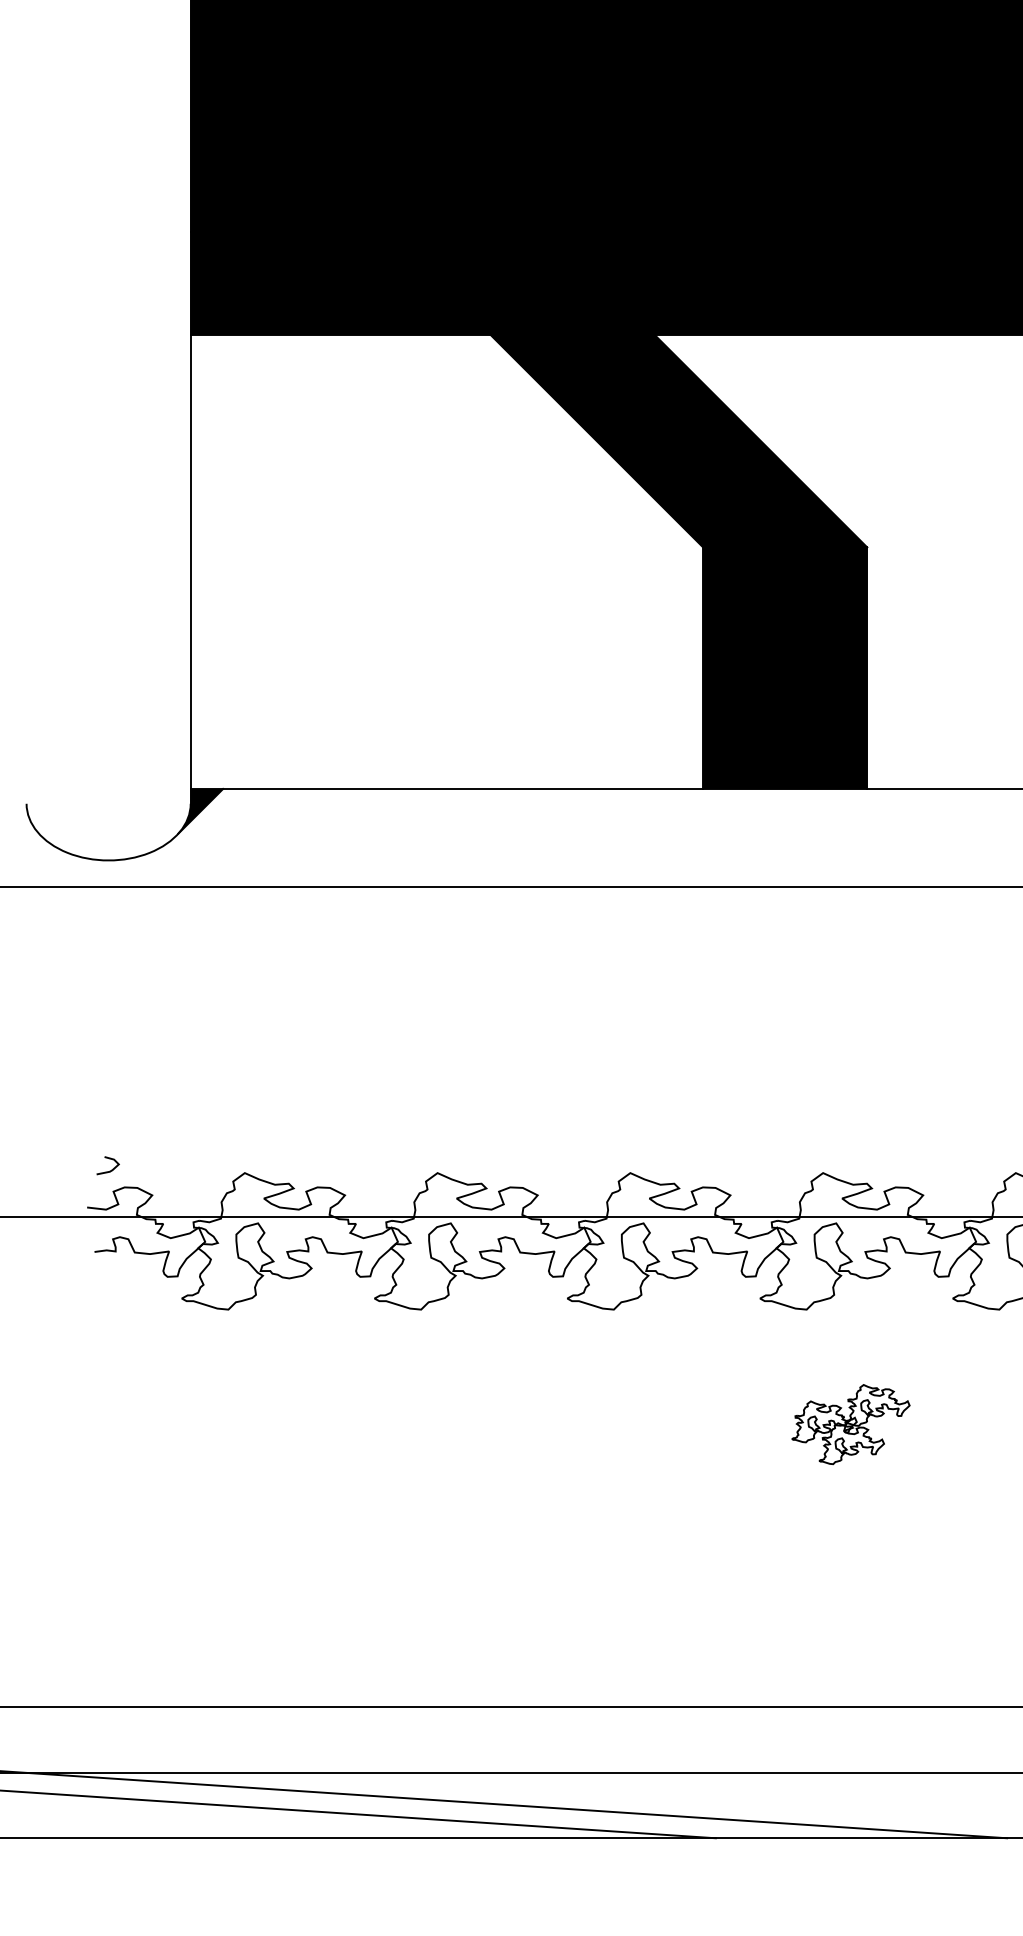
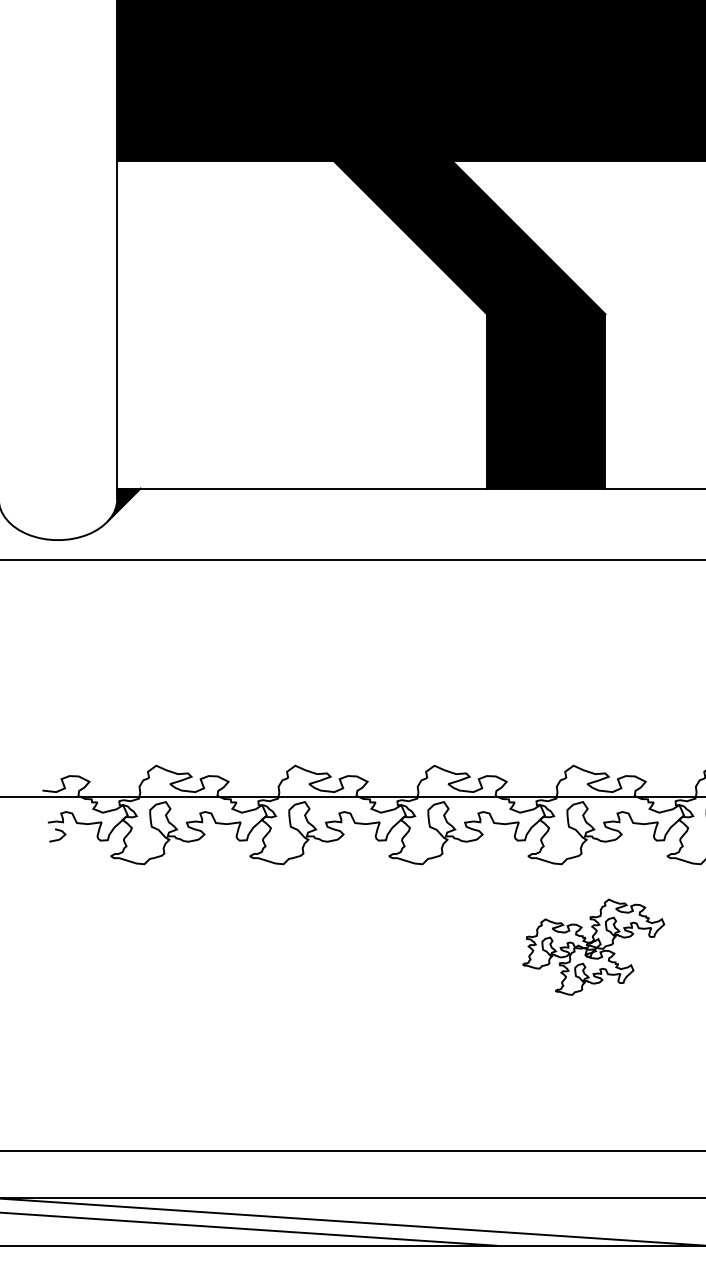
curve: (109, 1170) -> (58, 838), moved
part: (850, 1424) -> (593, 947), size x1.67

